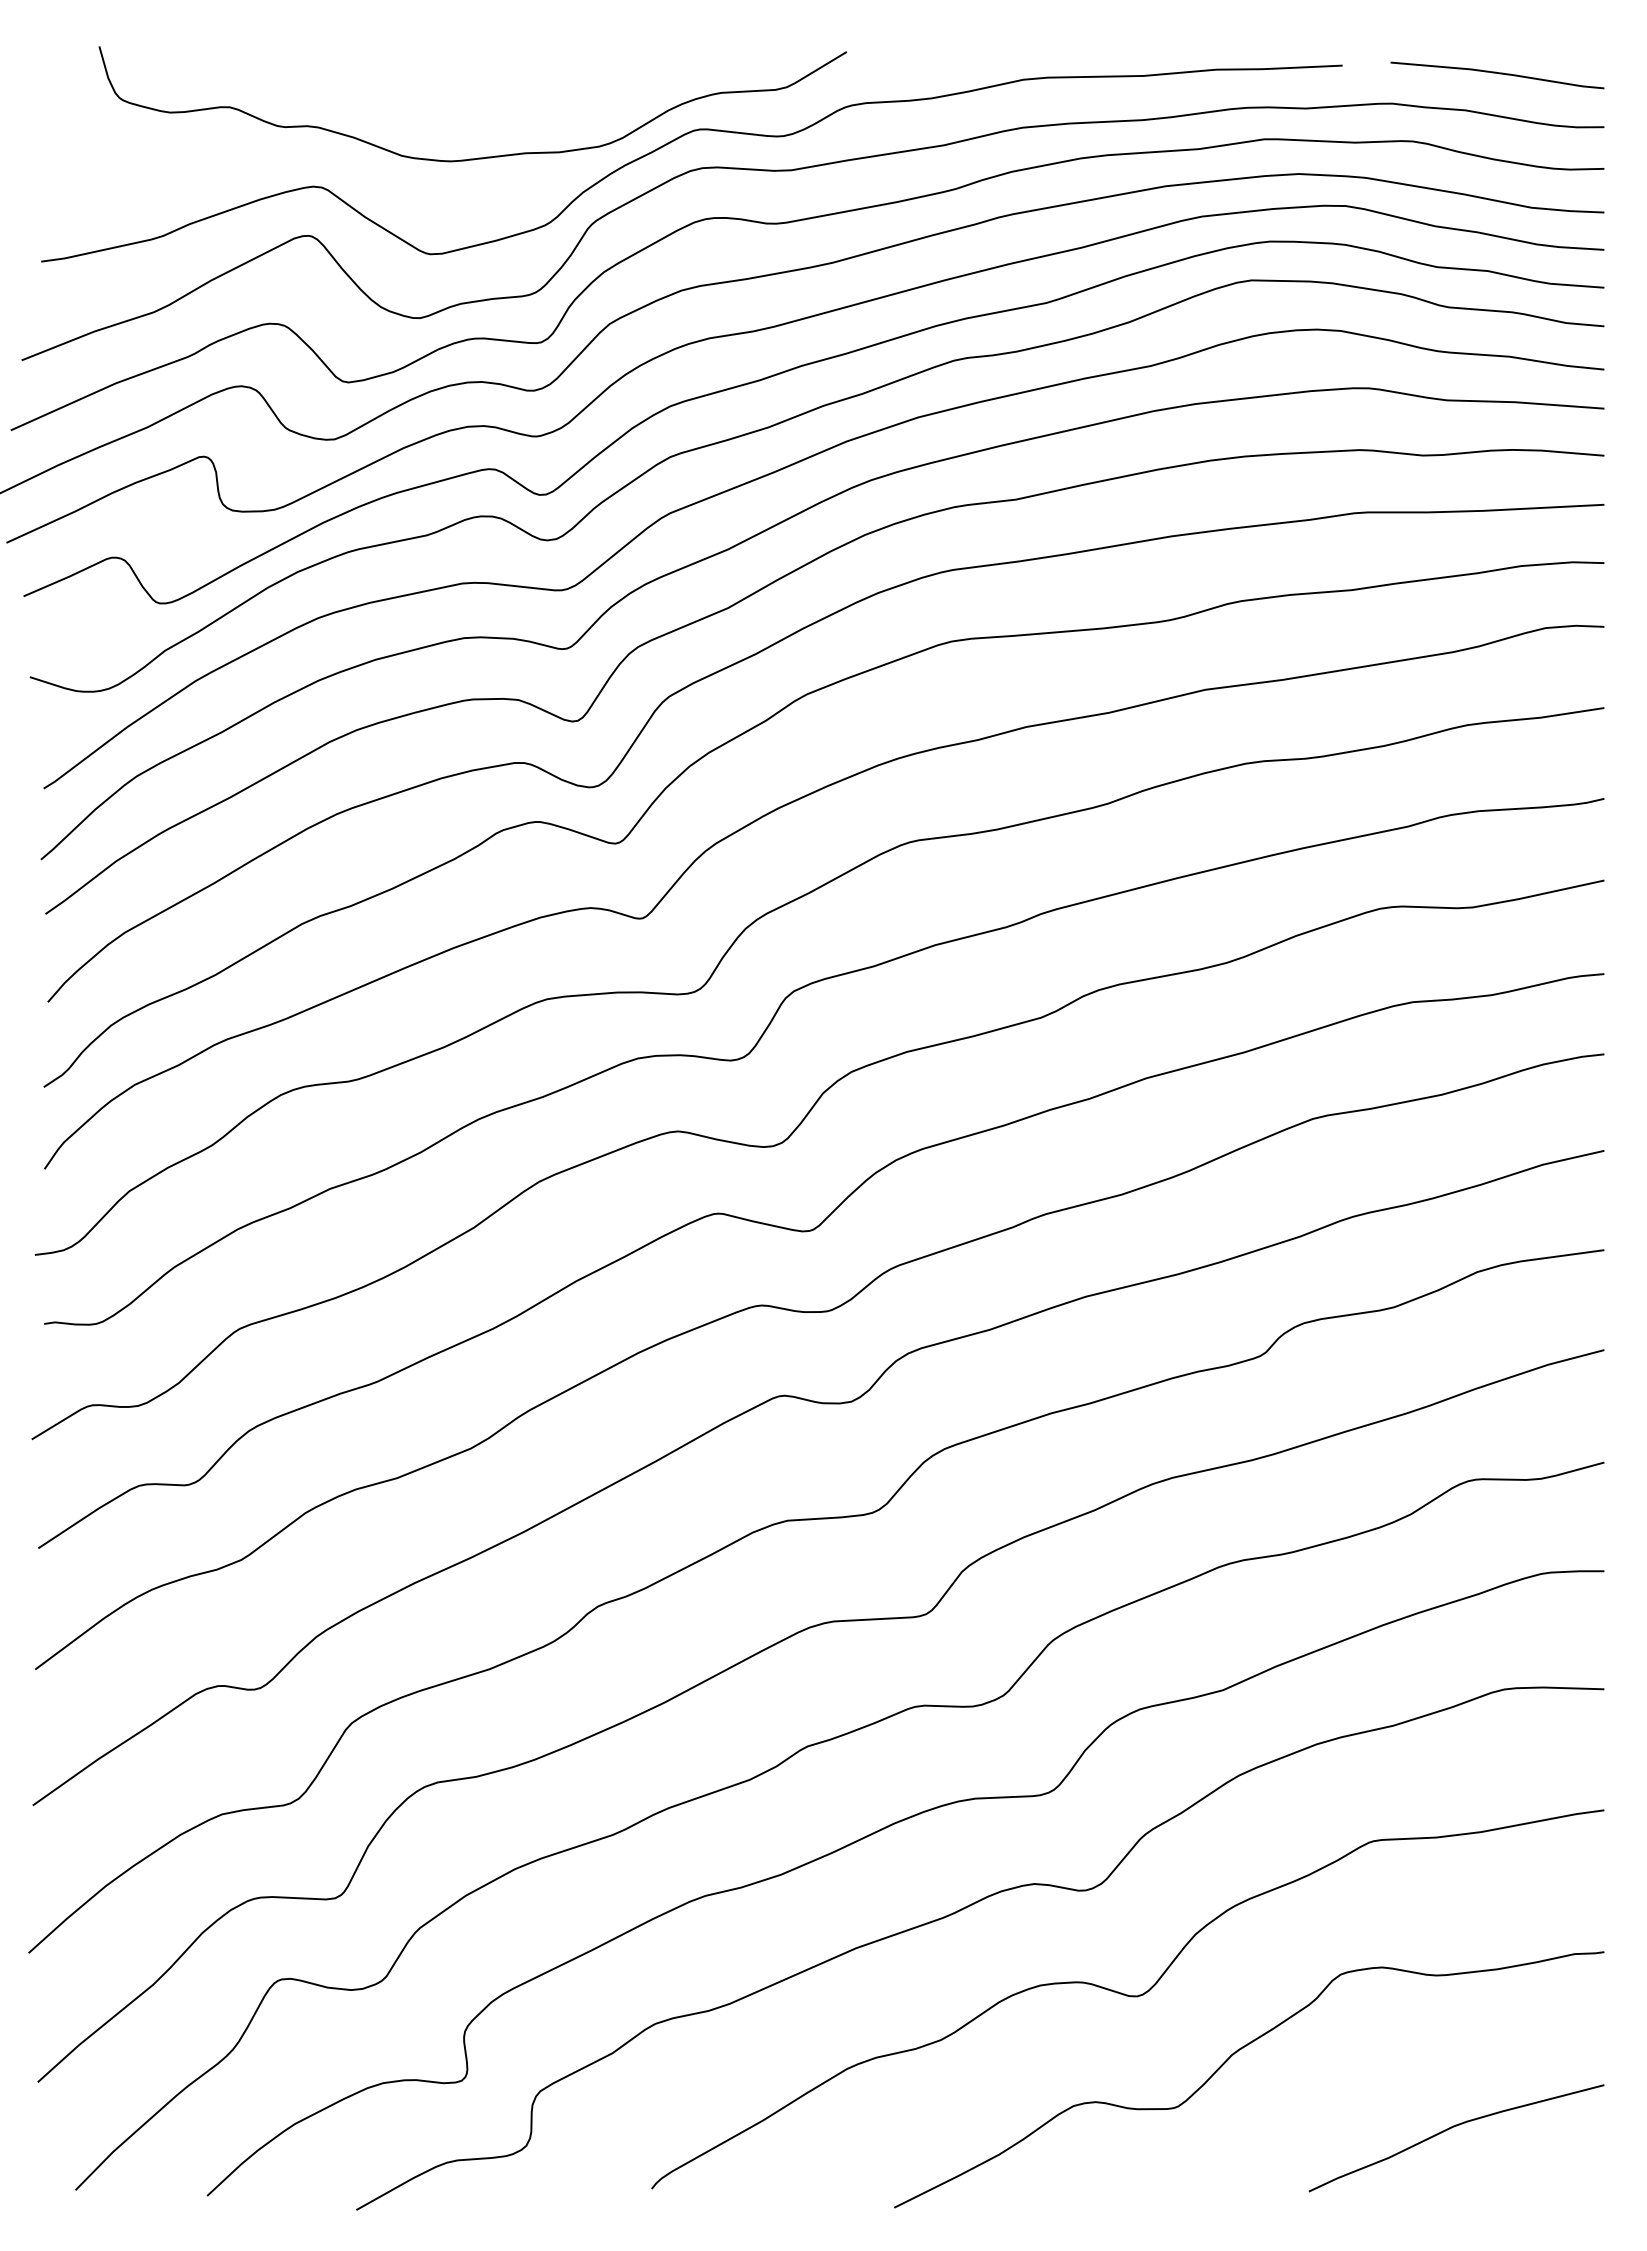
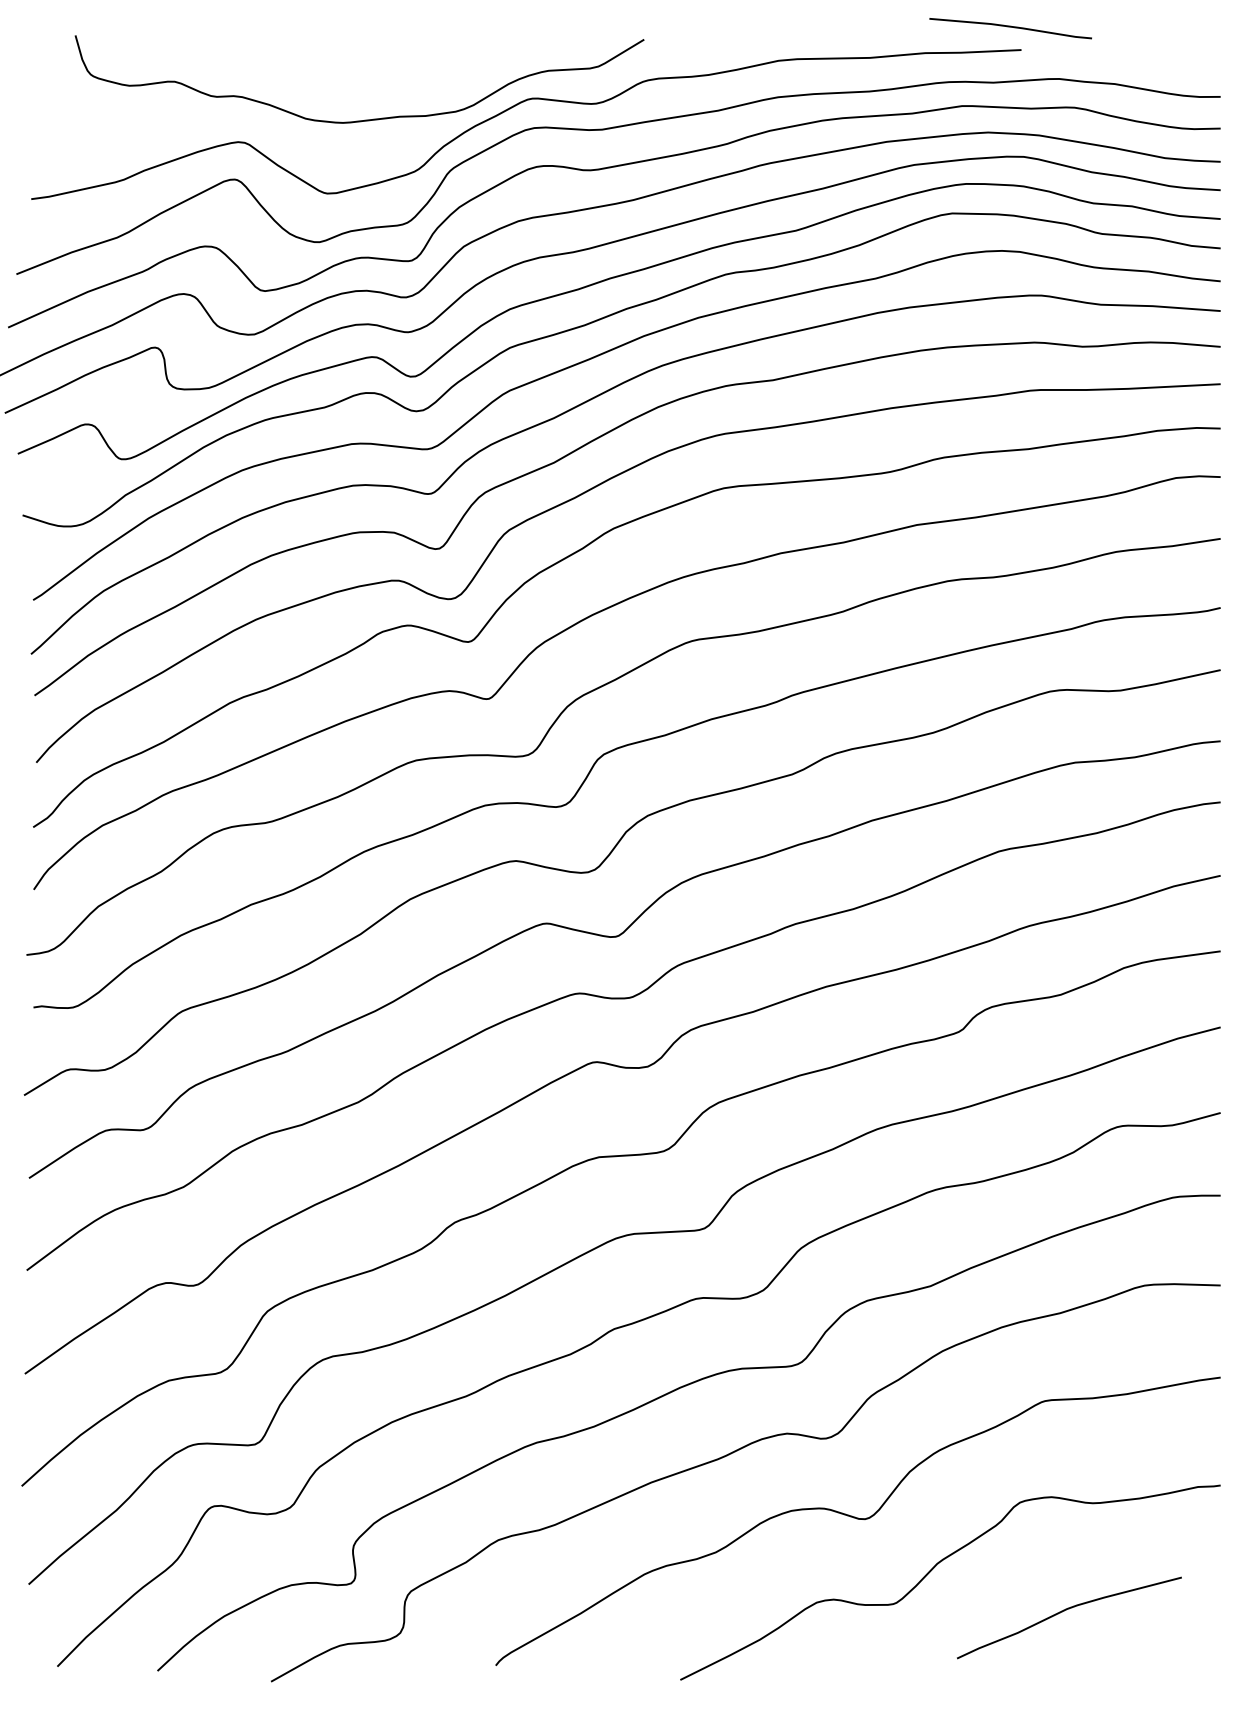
line: (1497, 73) -> (1010, 27), moved
curve: (1452, 2128) -> (1066, 1610), moved

